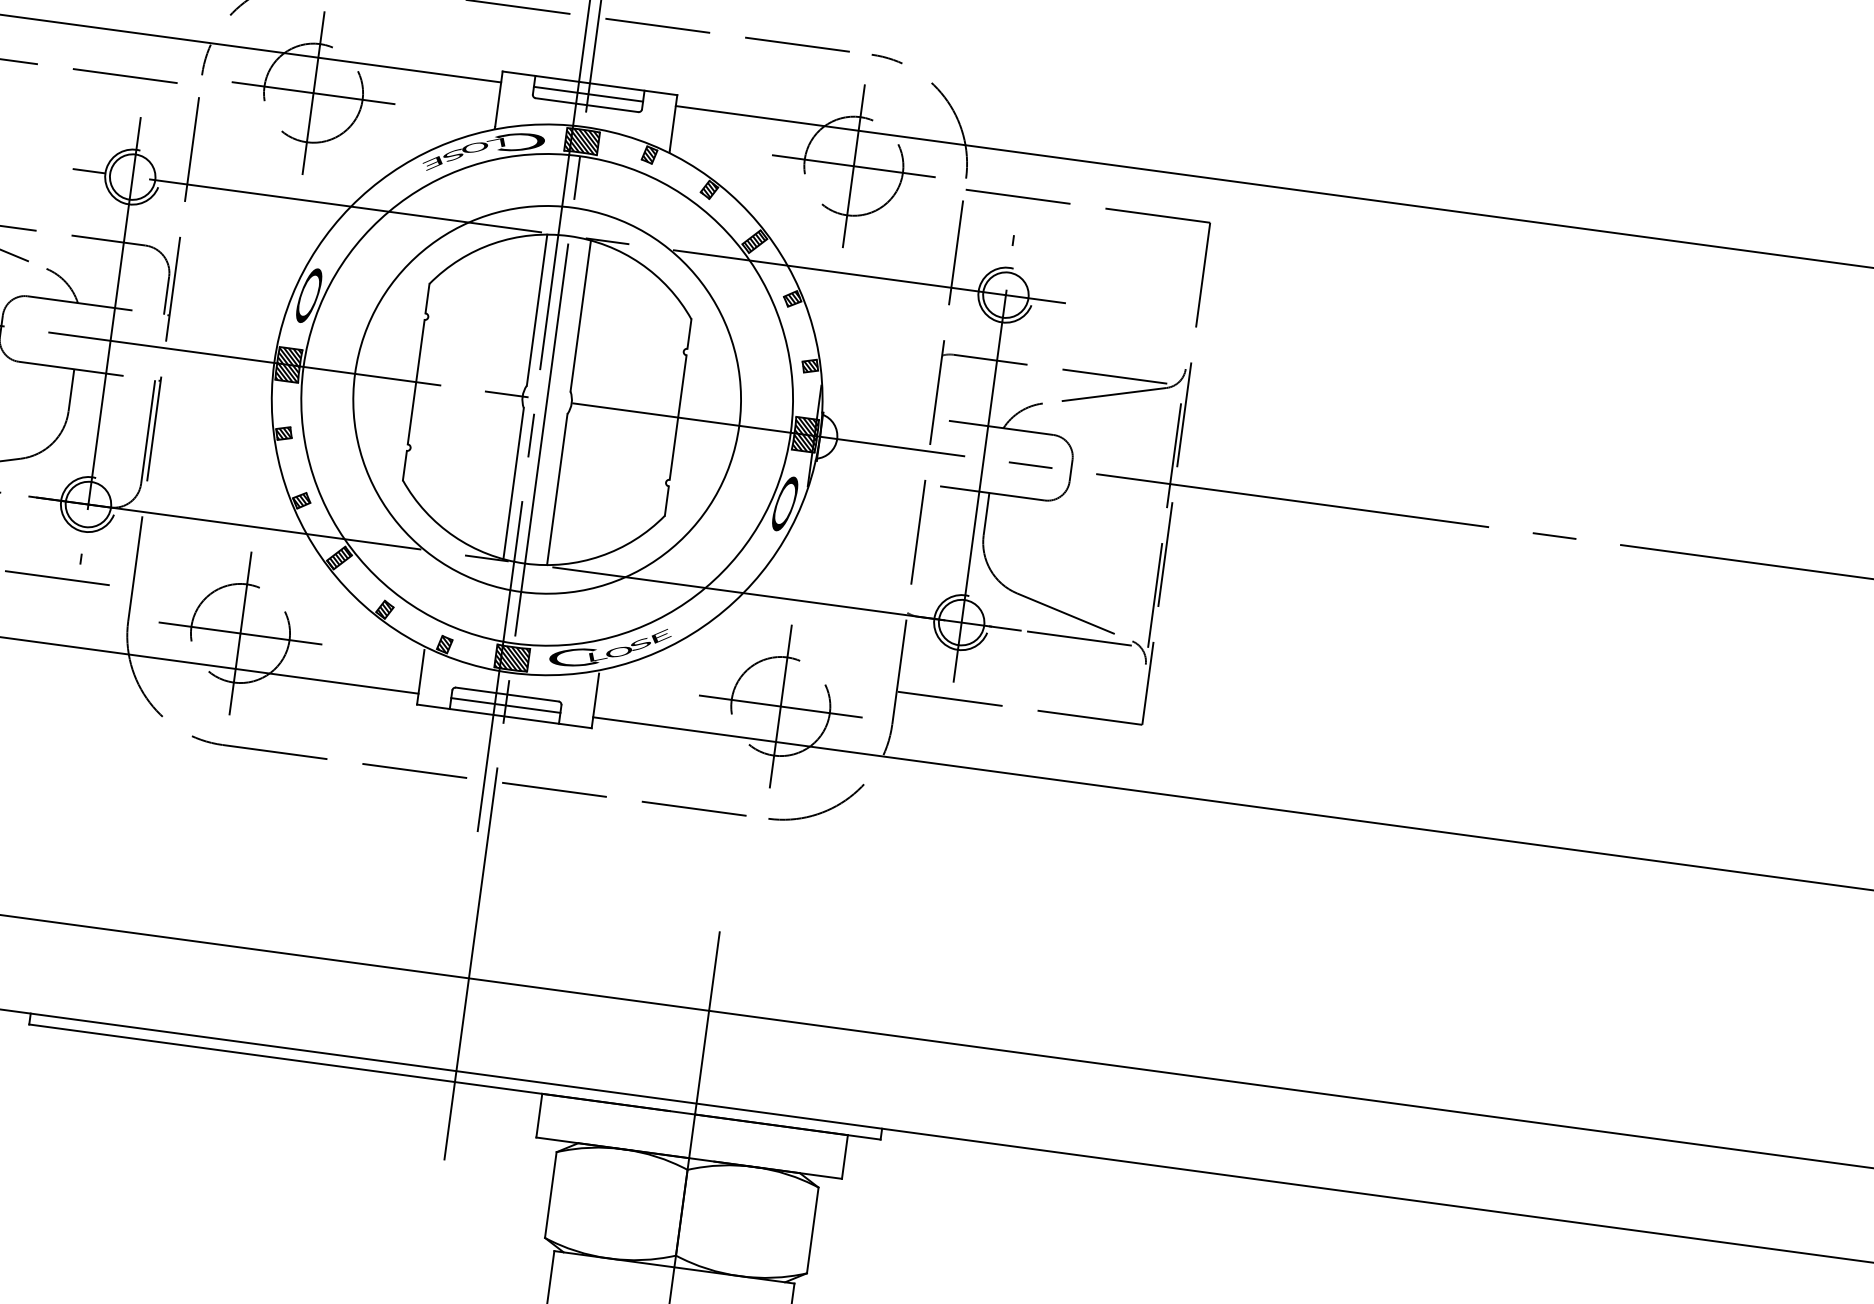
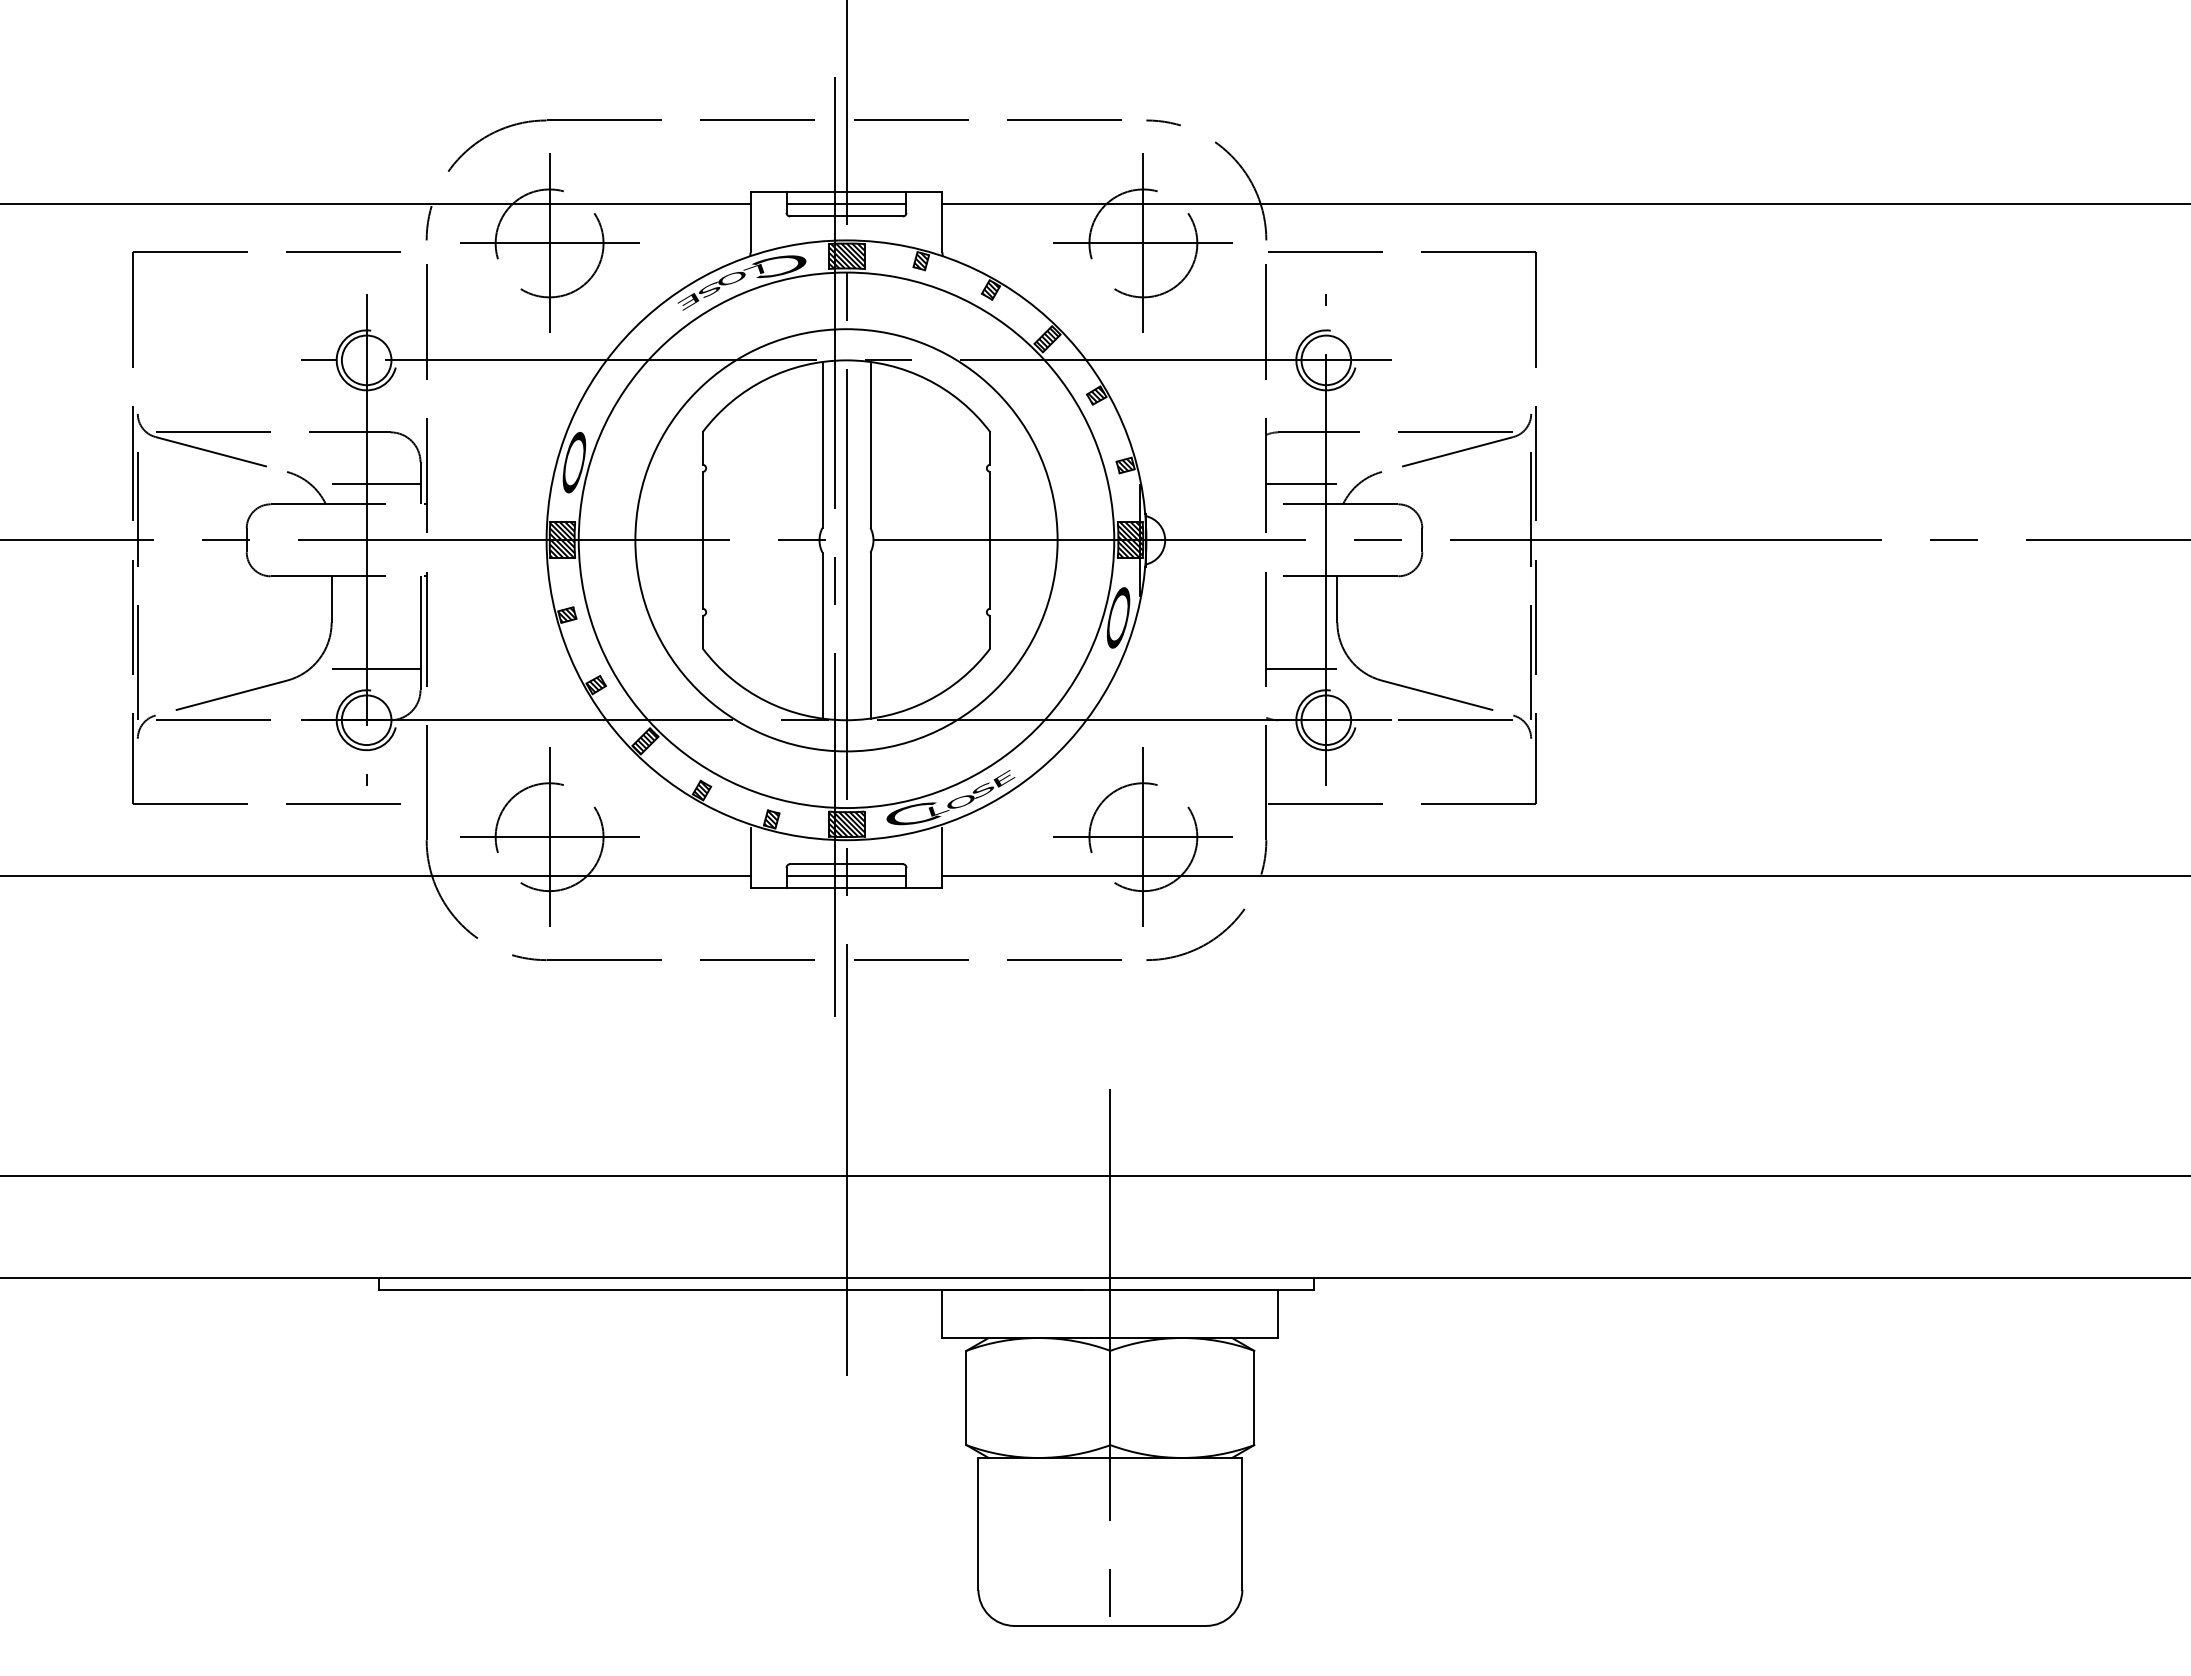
line: (125, 290) -> (375, 483), added
line: (968, 404) -> (1301, 483), added
line: (102, 458) -> (375, 668), added
line: (945, 572) -> (1301, 668), added

